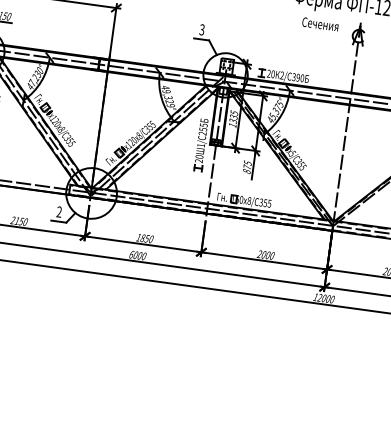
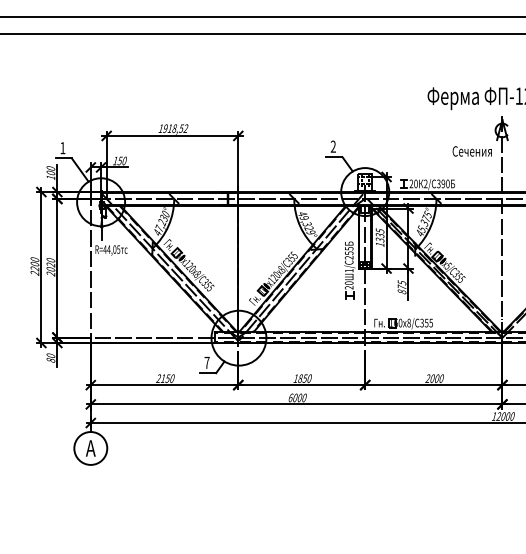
text: (319, 24) -> (471, 151), moved
text: (201, 30) -> (332, 147), 3 -> 2
text: (58, 211) -> (206, 362), 2 -> 7

